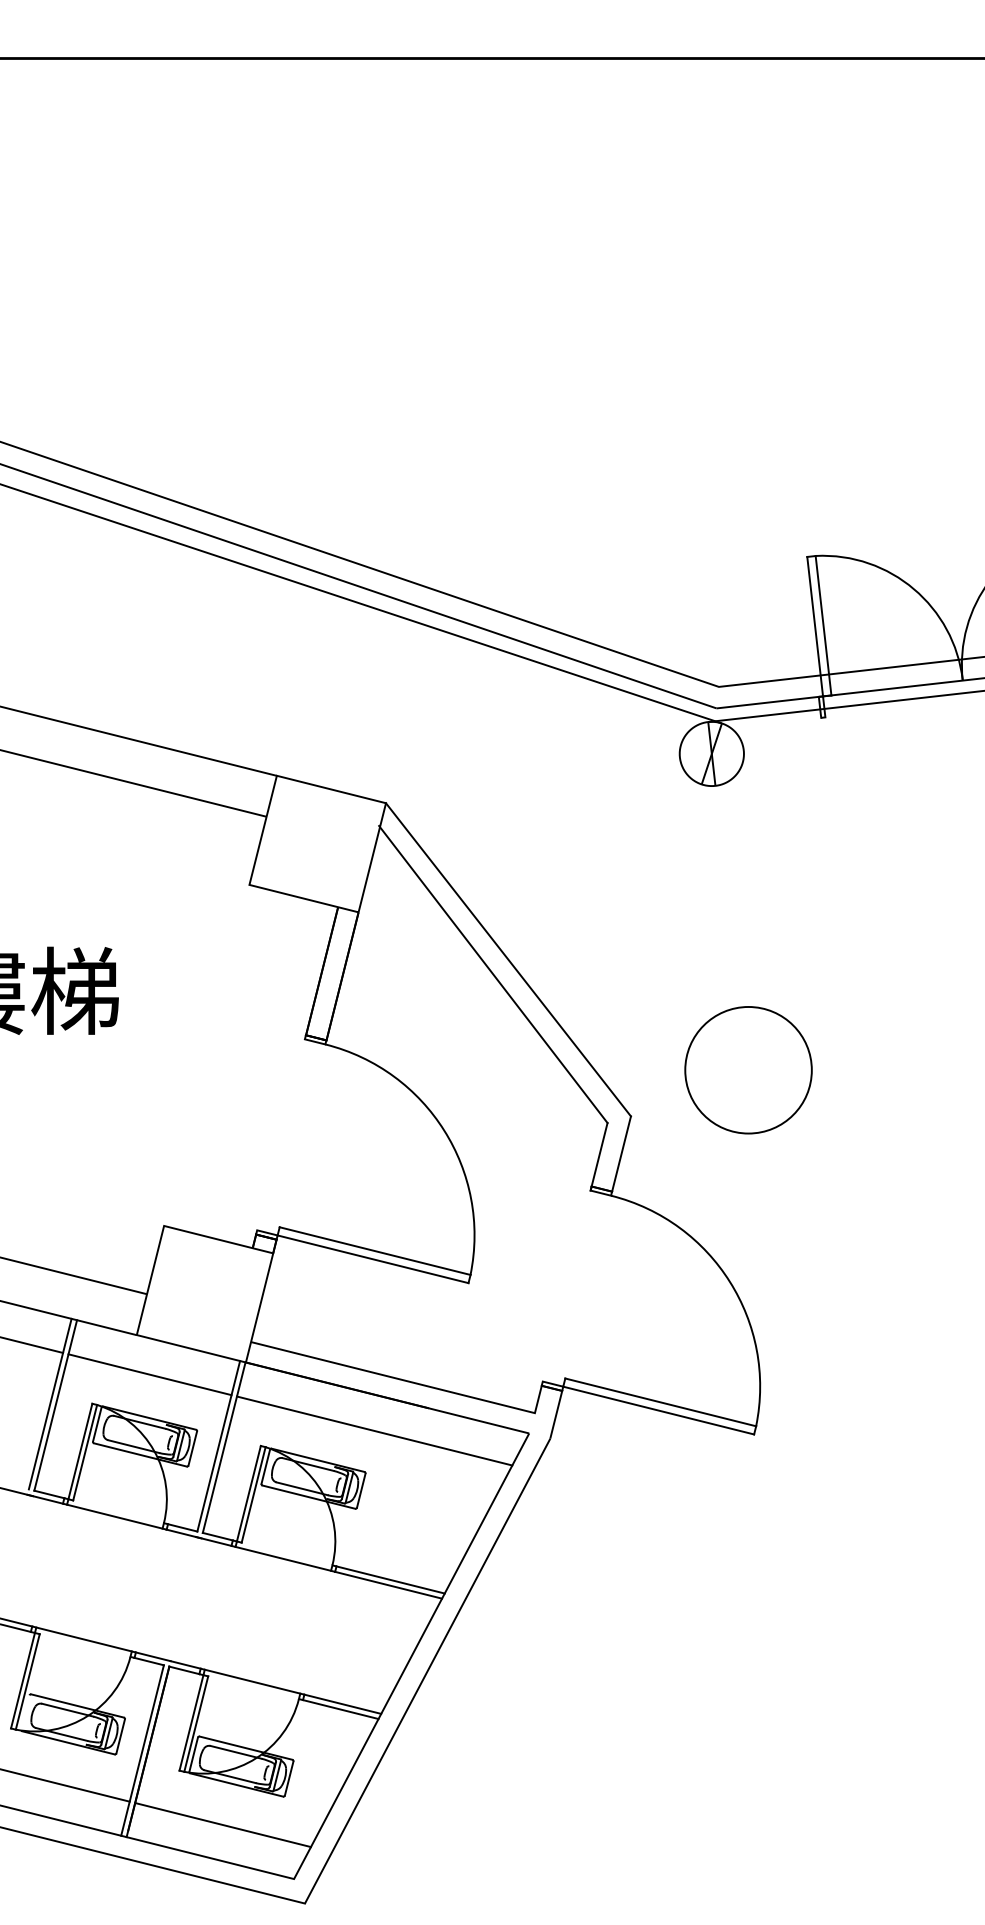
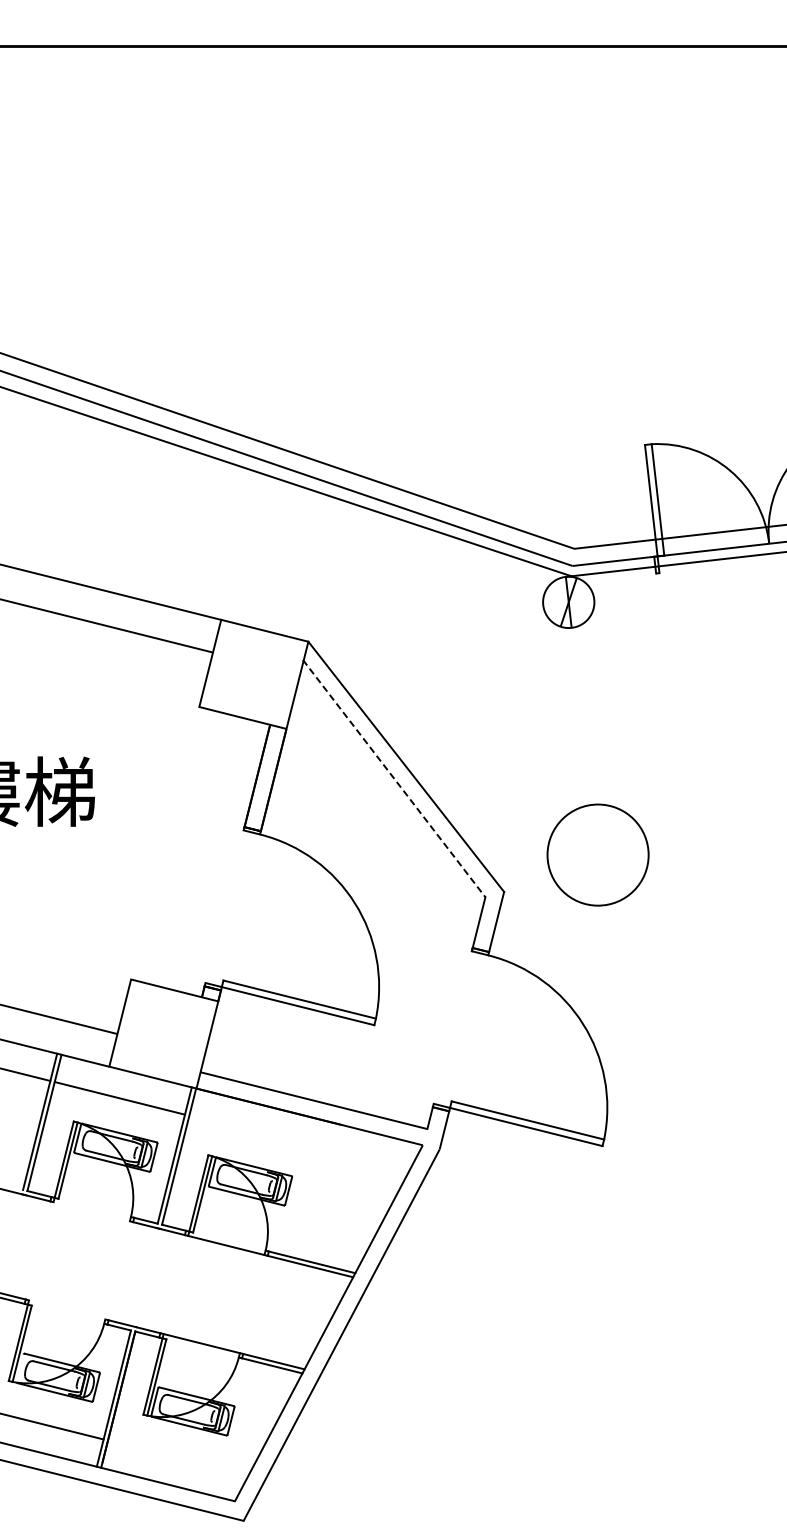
line: (493, 974) -> (394, 778), solid -> dashed
line: (374, 1429) -> (299, 1142), removed
line: (114, 1516) -> (91, 1211), removed
line: (84, 1638) -> (67, 1309), removed
line: (223, 1824) -> (178, 1457), removed

